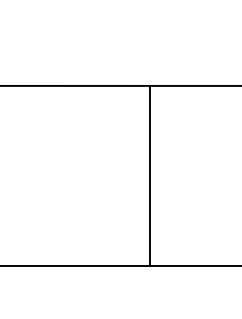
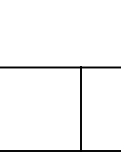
line: (150, 176) -> (81, 109), moved

